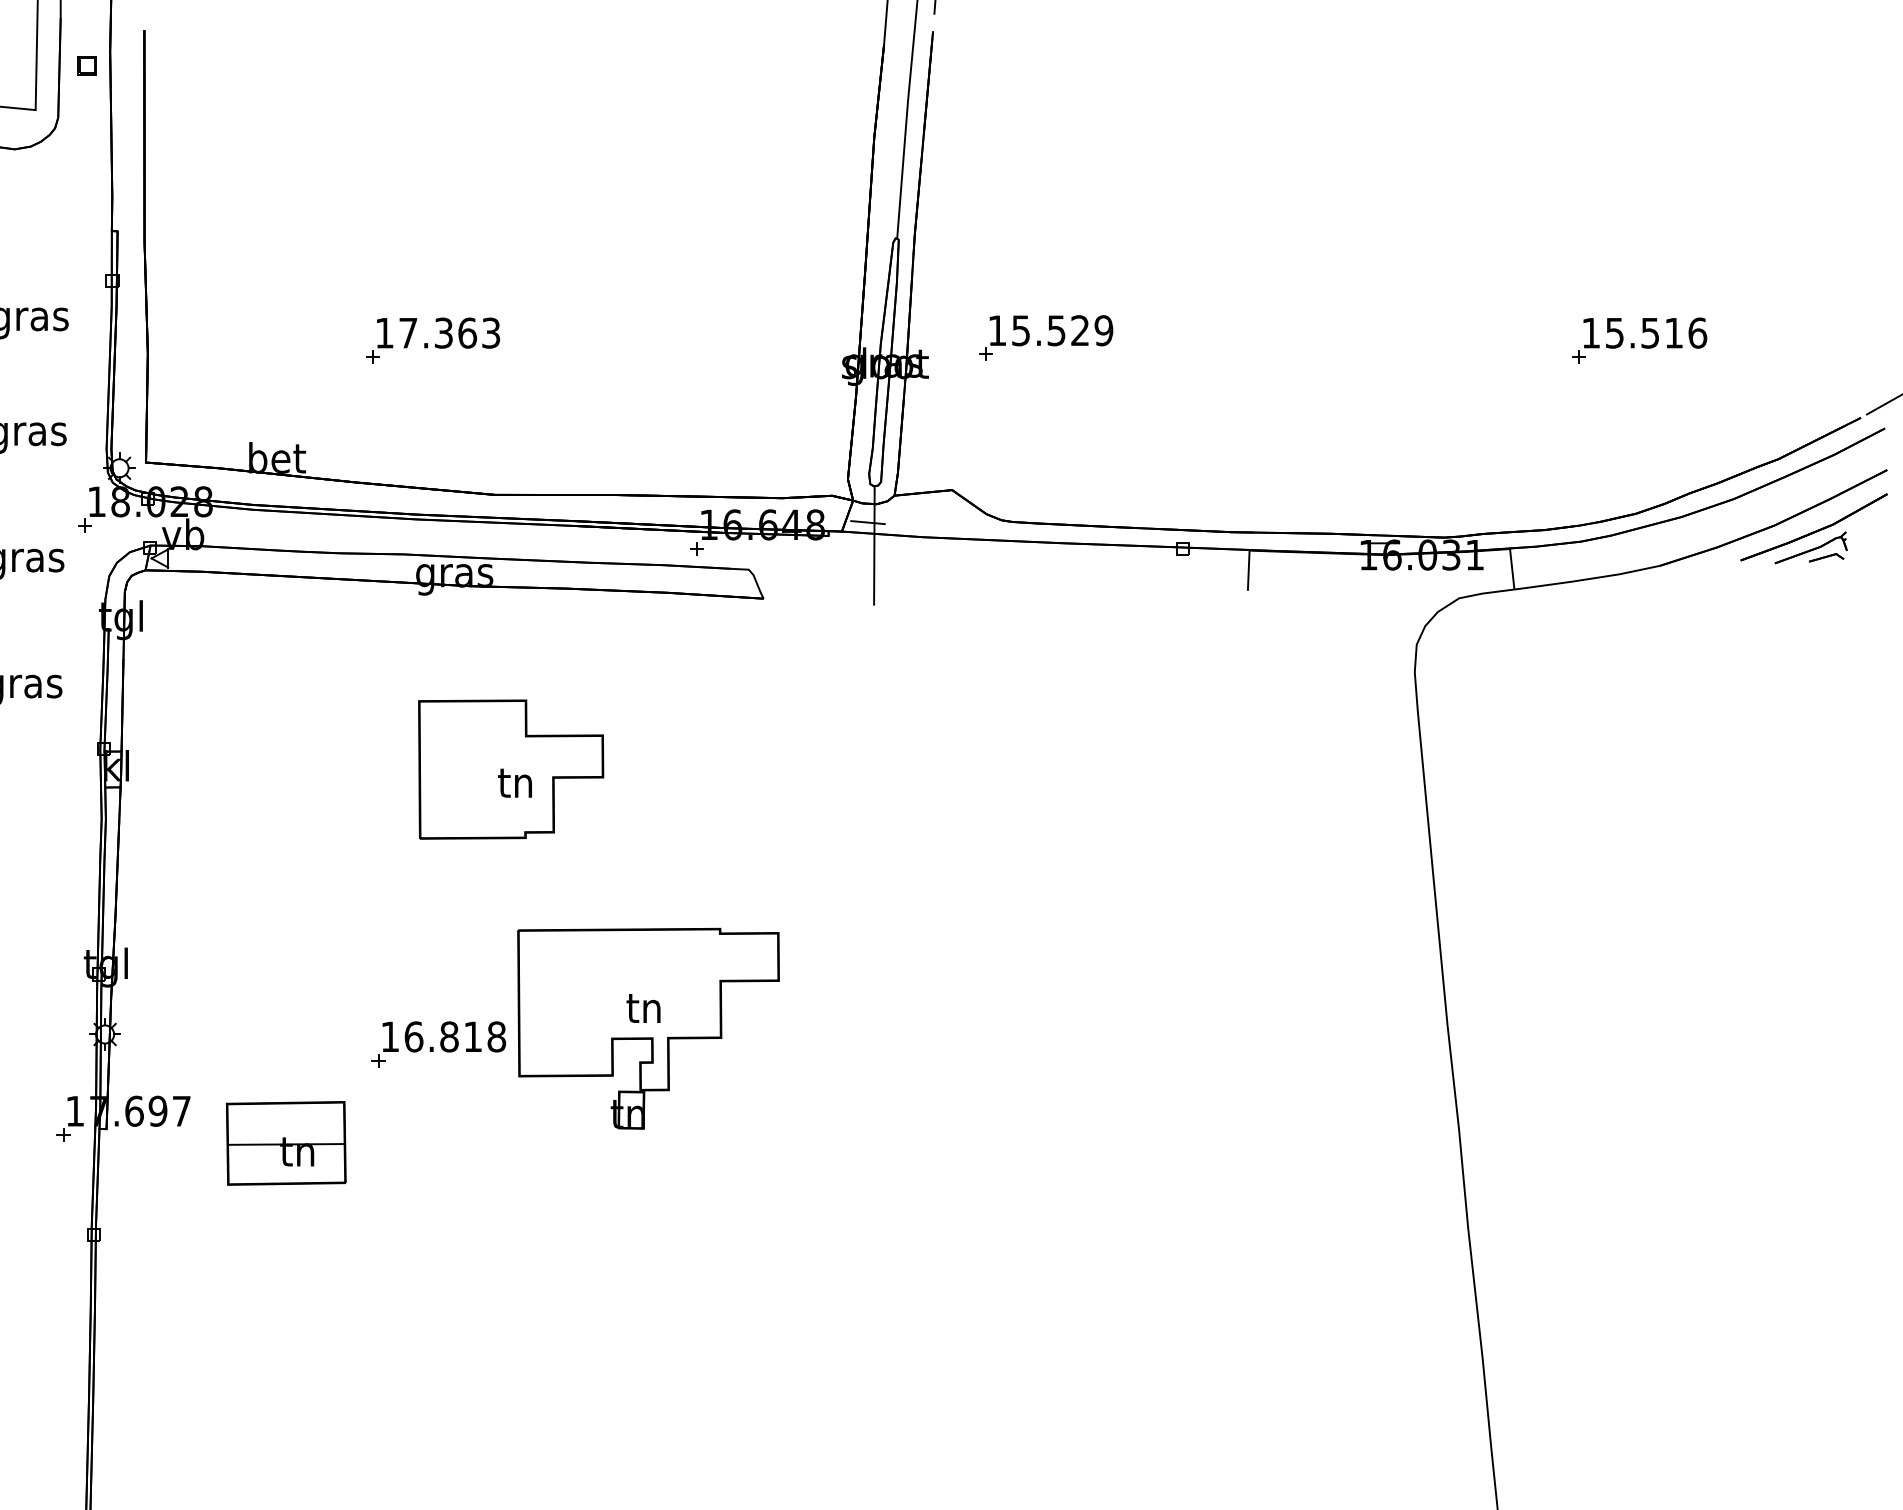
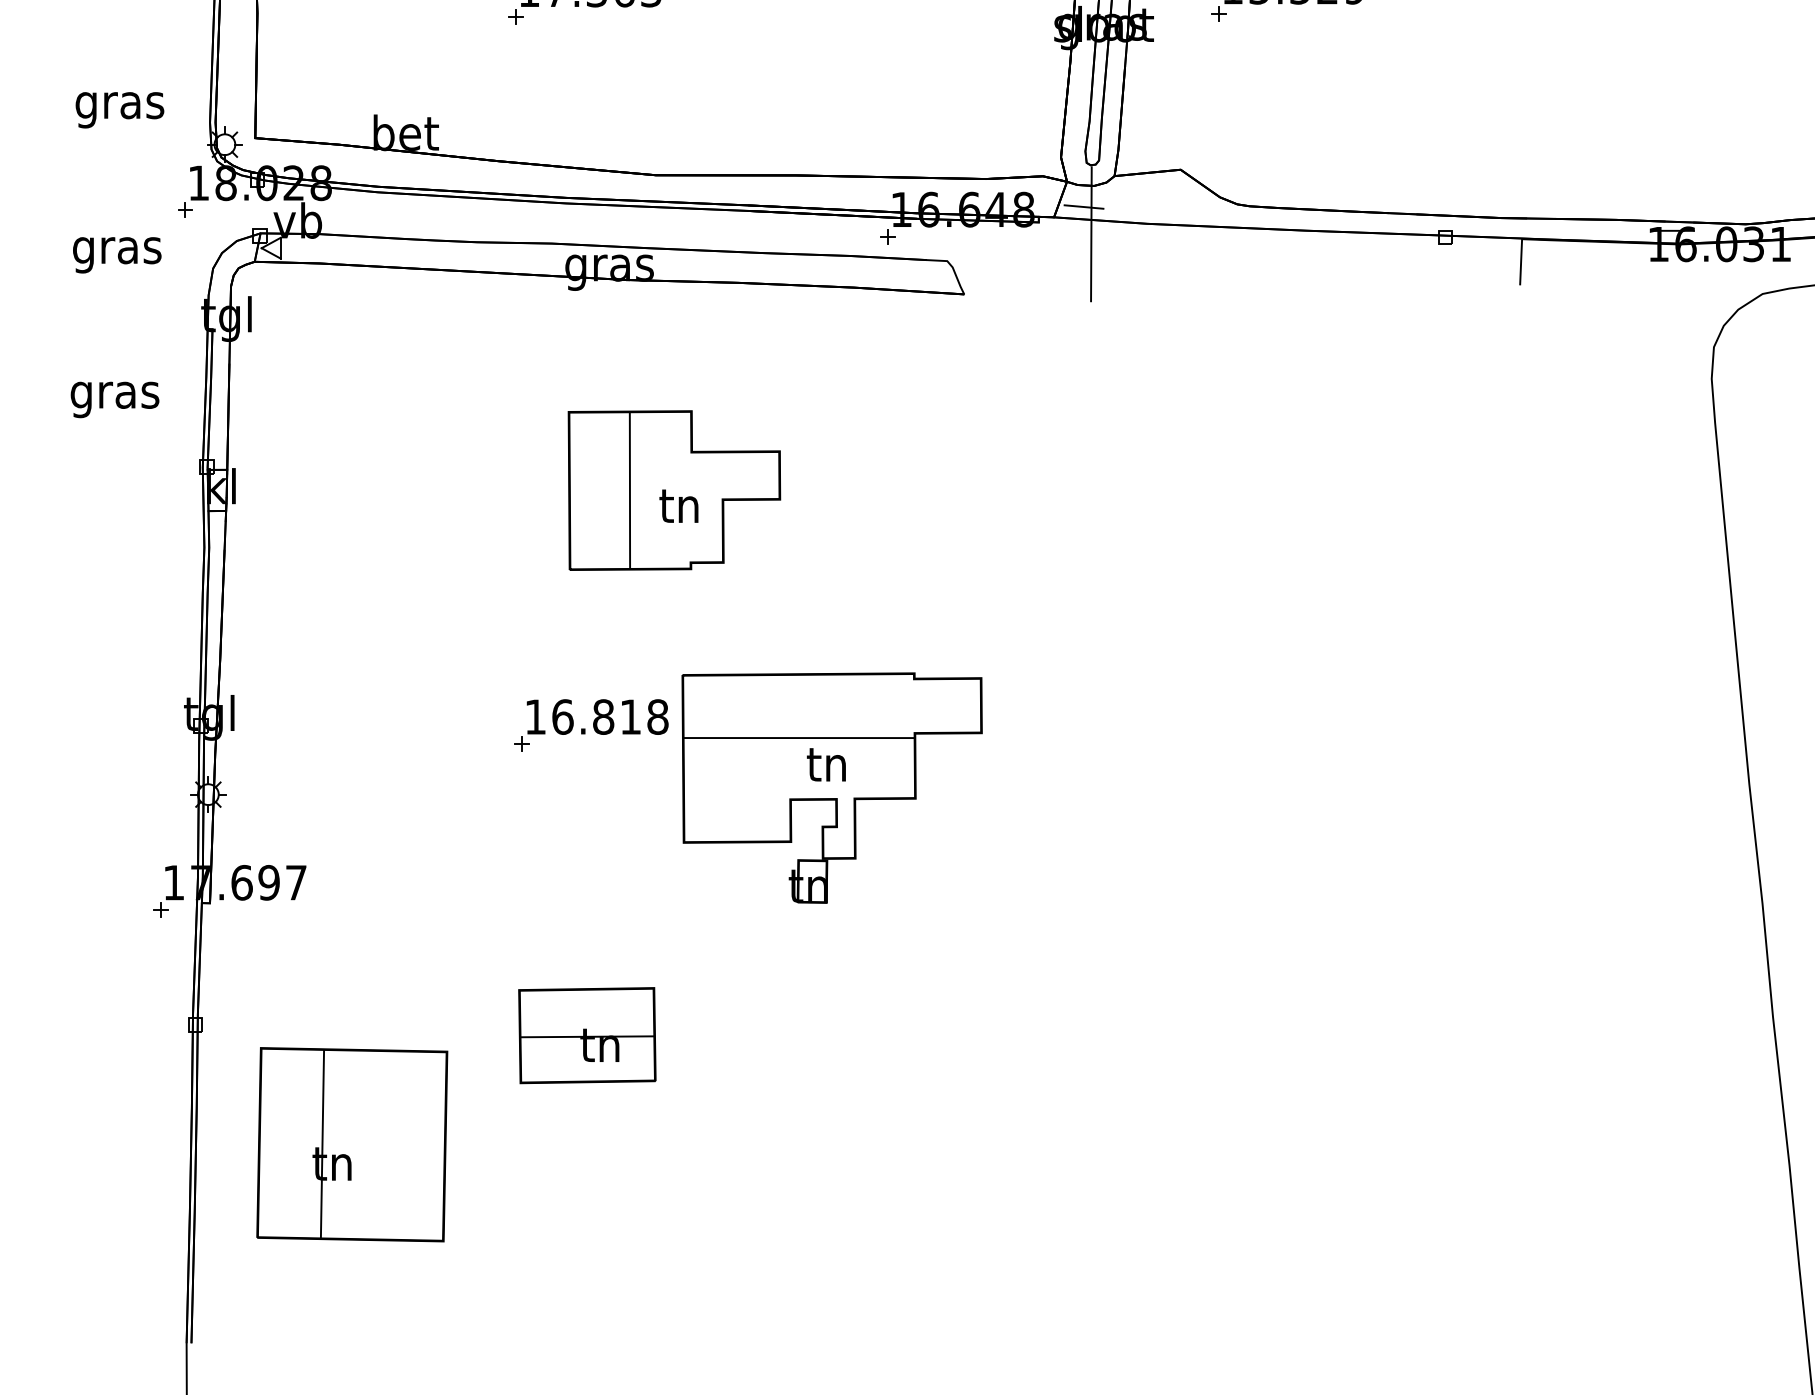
line: (472, 769) -> (630, 490), added
line: (619, 985) -> (798, 738), added
part: (438, 1044) -> (591, 725), moved
part: (286, 1143) -> (587, 1035), moved
part: (230, 1339) -> (352, 1144), added

